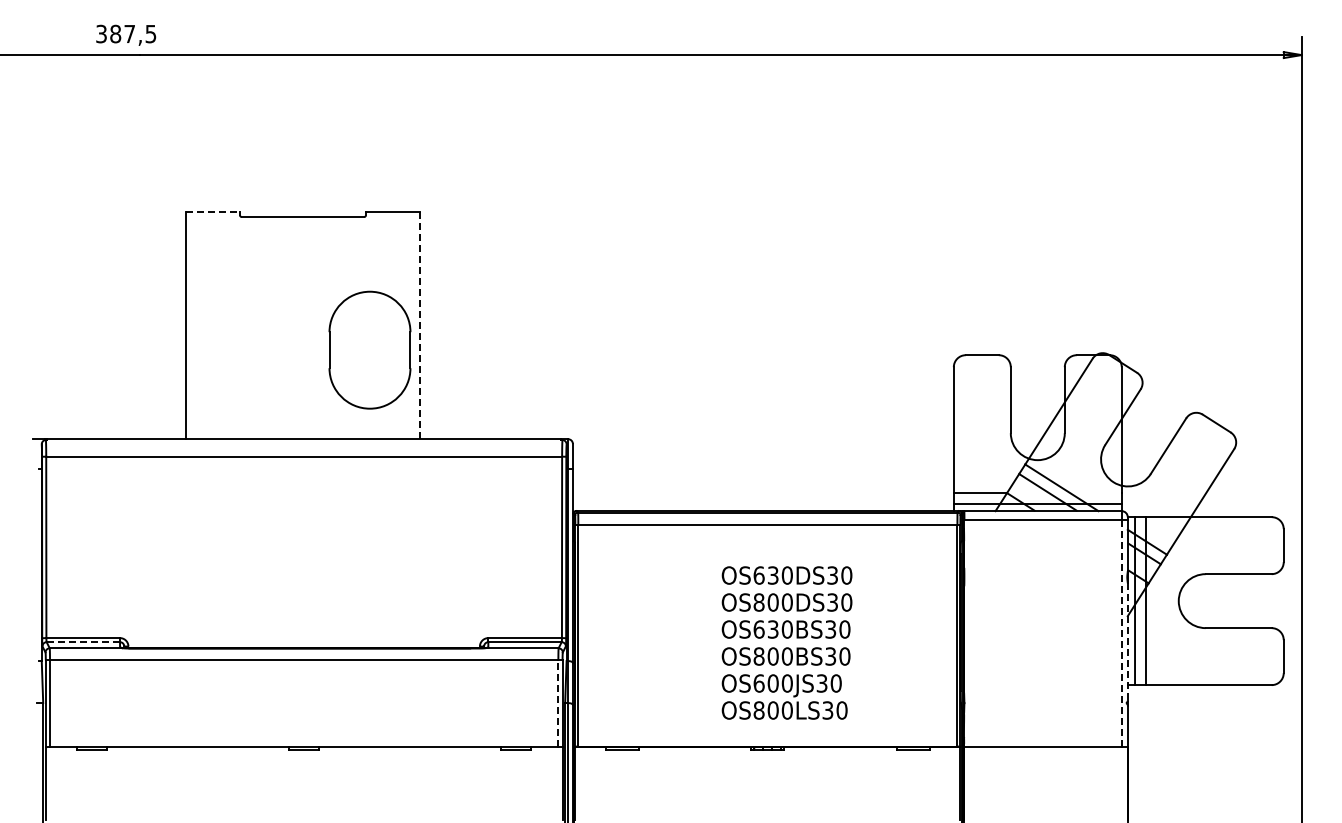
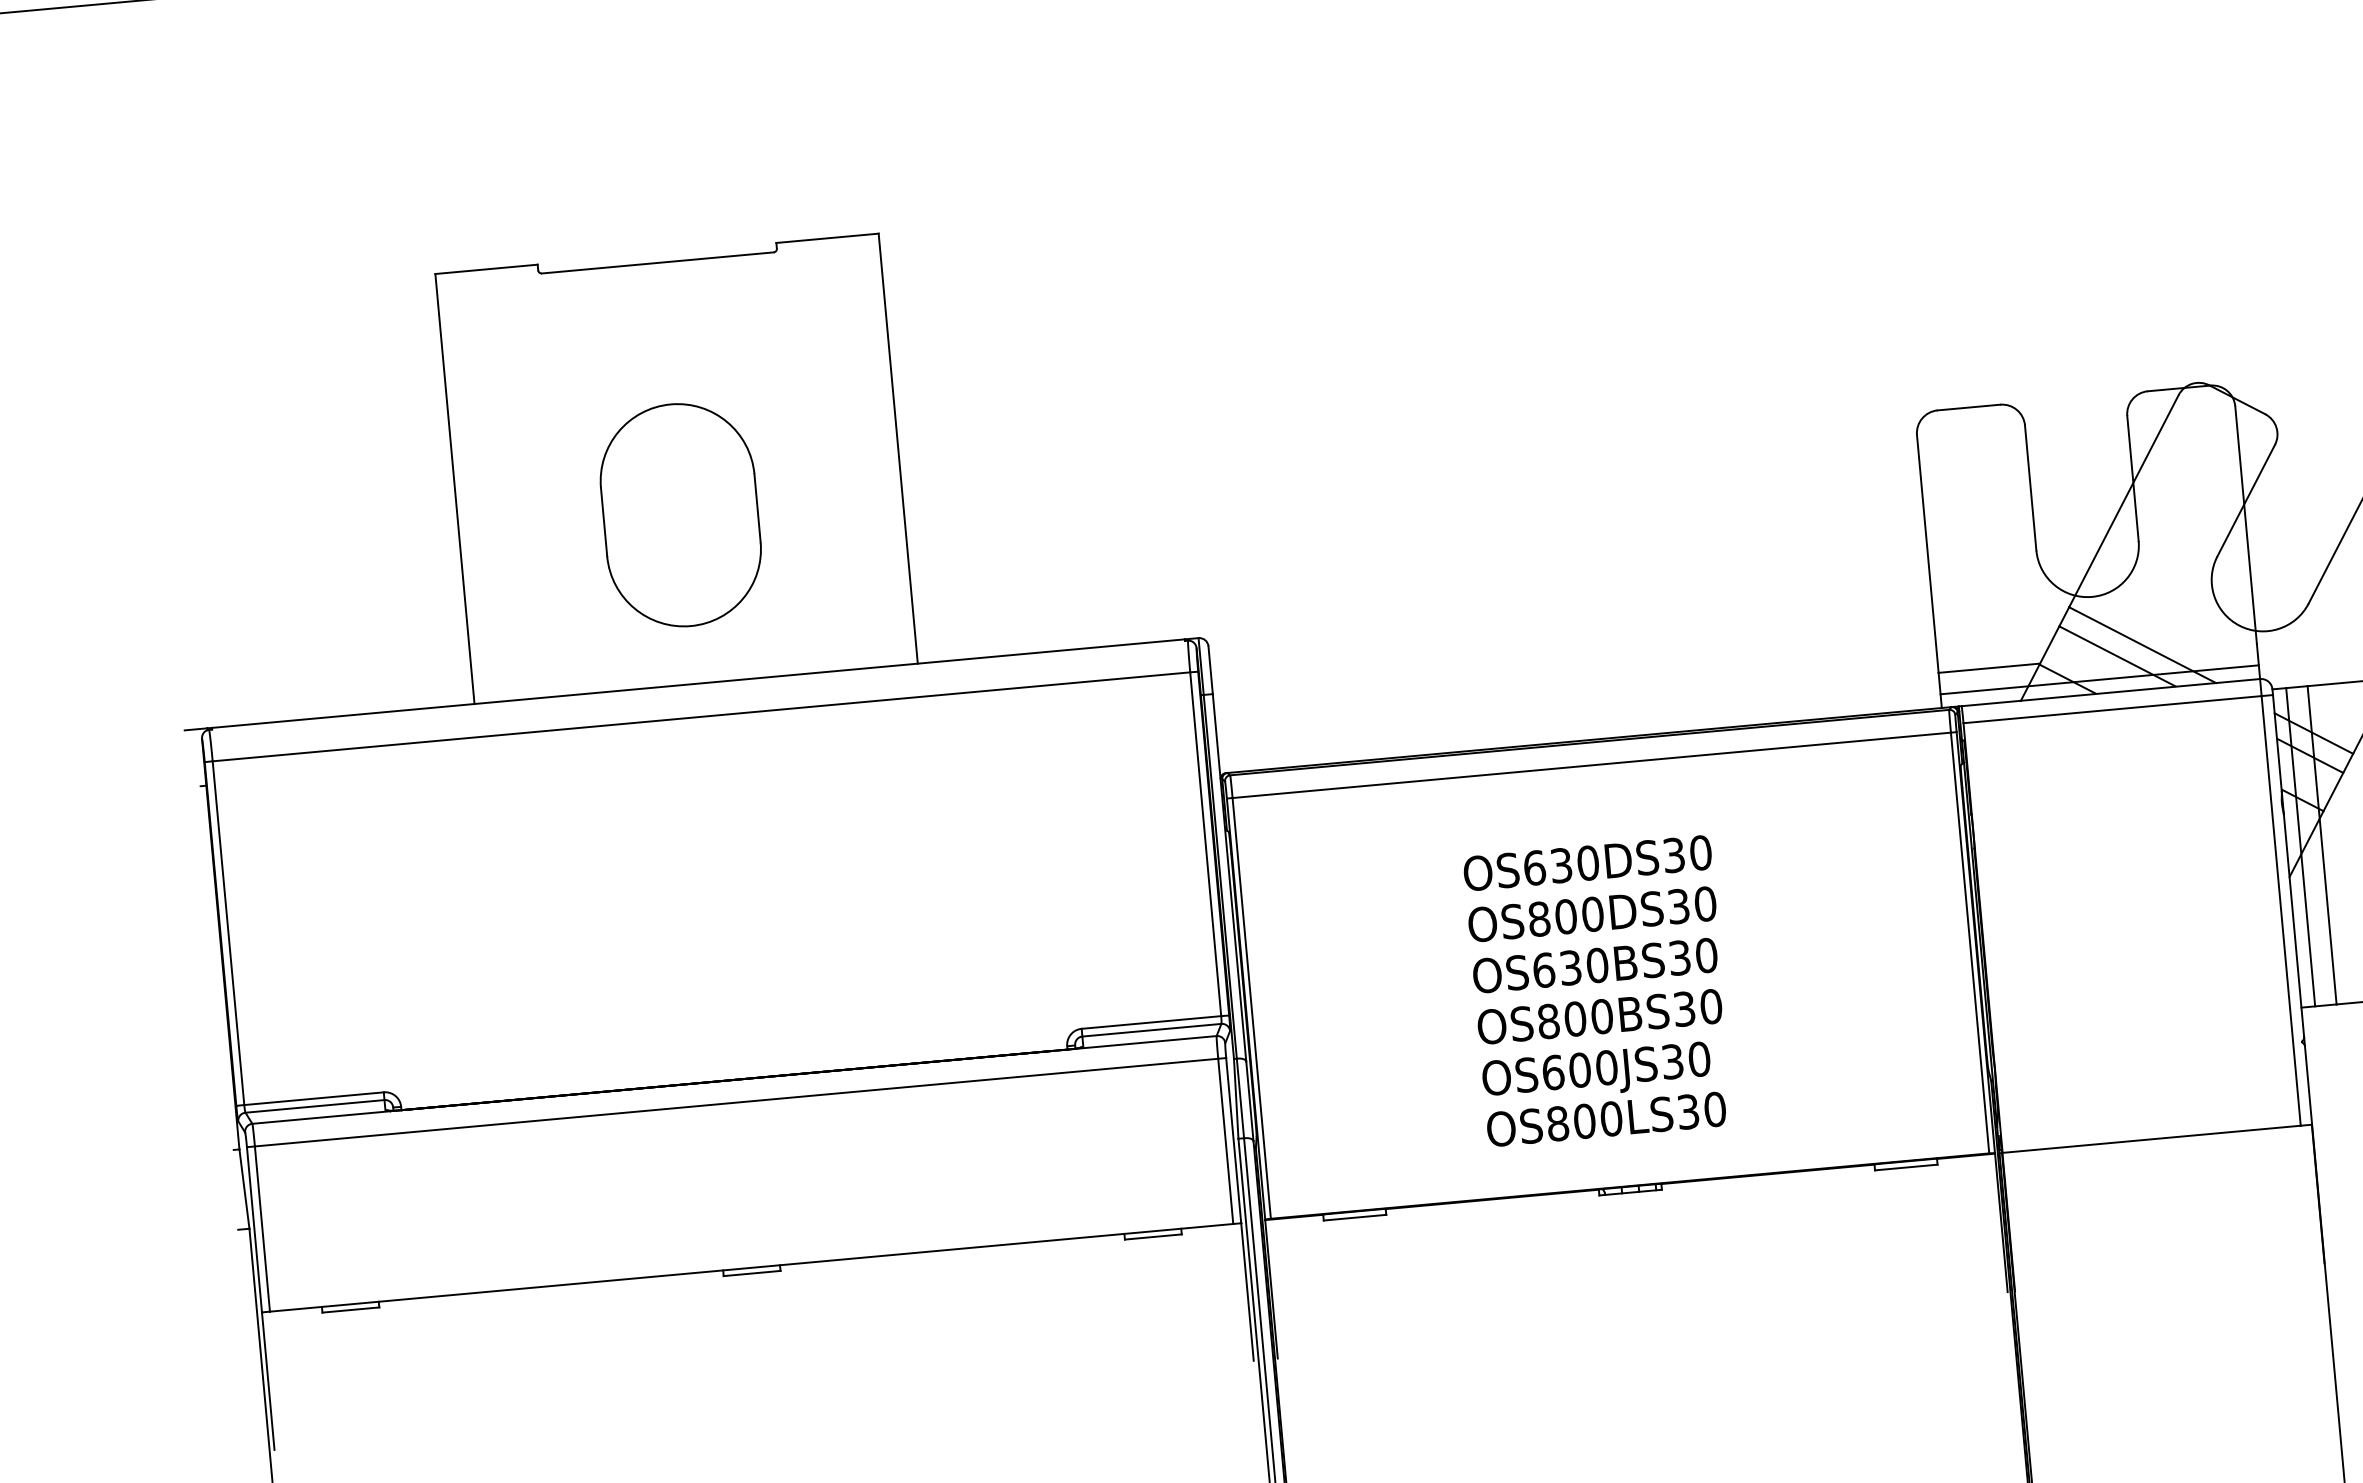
line: (213, 212) -> (487, 269), dashed -> solid
line: (419, 326) -> (897, 450), dashed -> solid
part: (369, 349) -> (679, 513), moved
line: (1121, 633) -> (2280, 910), dashed -> solid
line: (83, 642) -> (315, 1106), dashed -> solid
text: (786, 642) -> (1598, 990), moved
line: (1127, 642) -> (2293, 926), dashed -> solid
line: (558, 703) -> (1225, 1140), dashed -> solid

